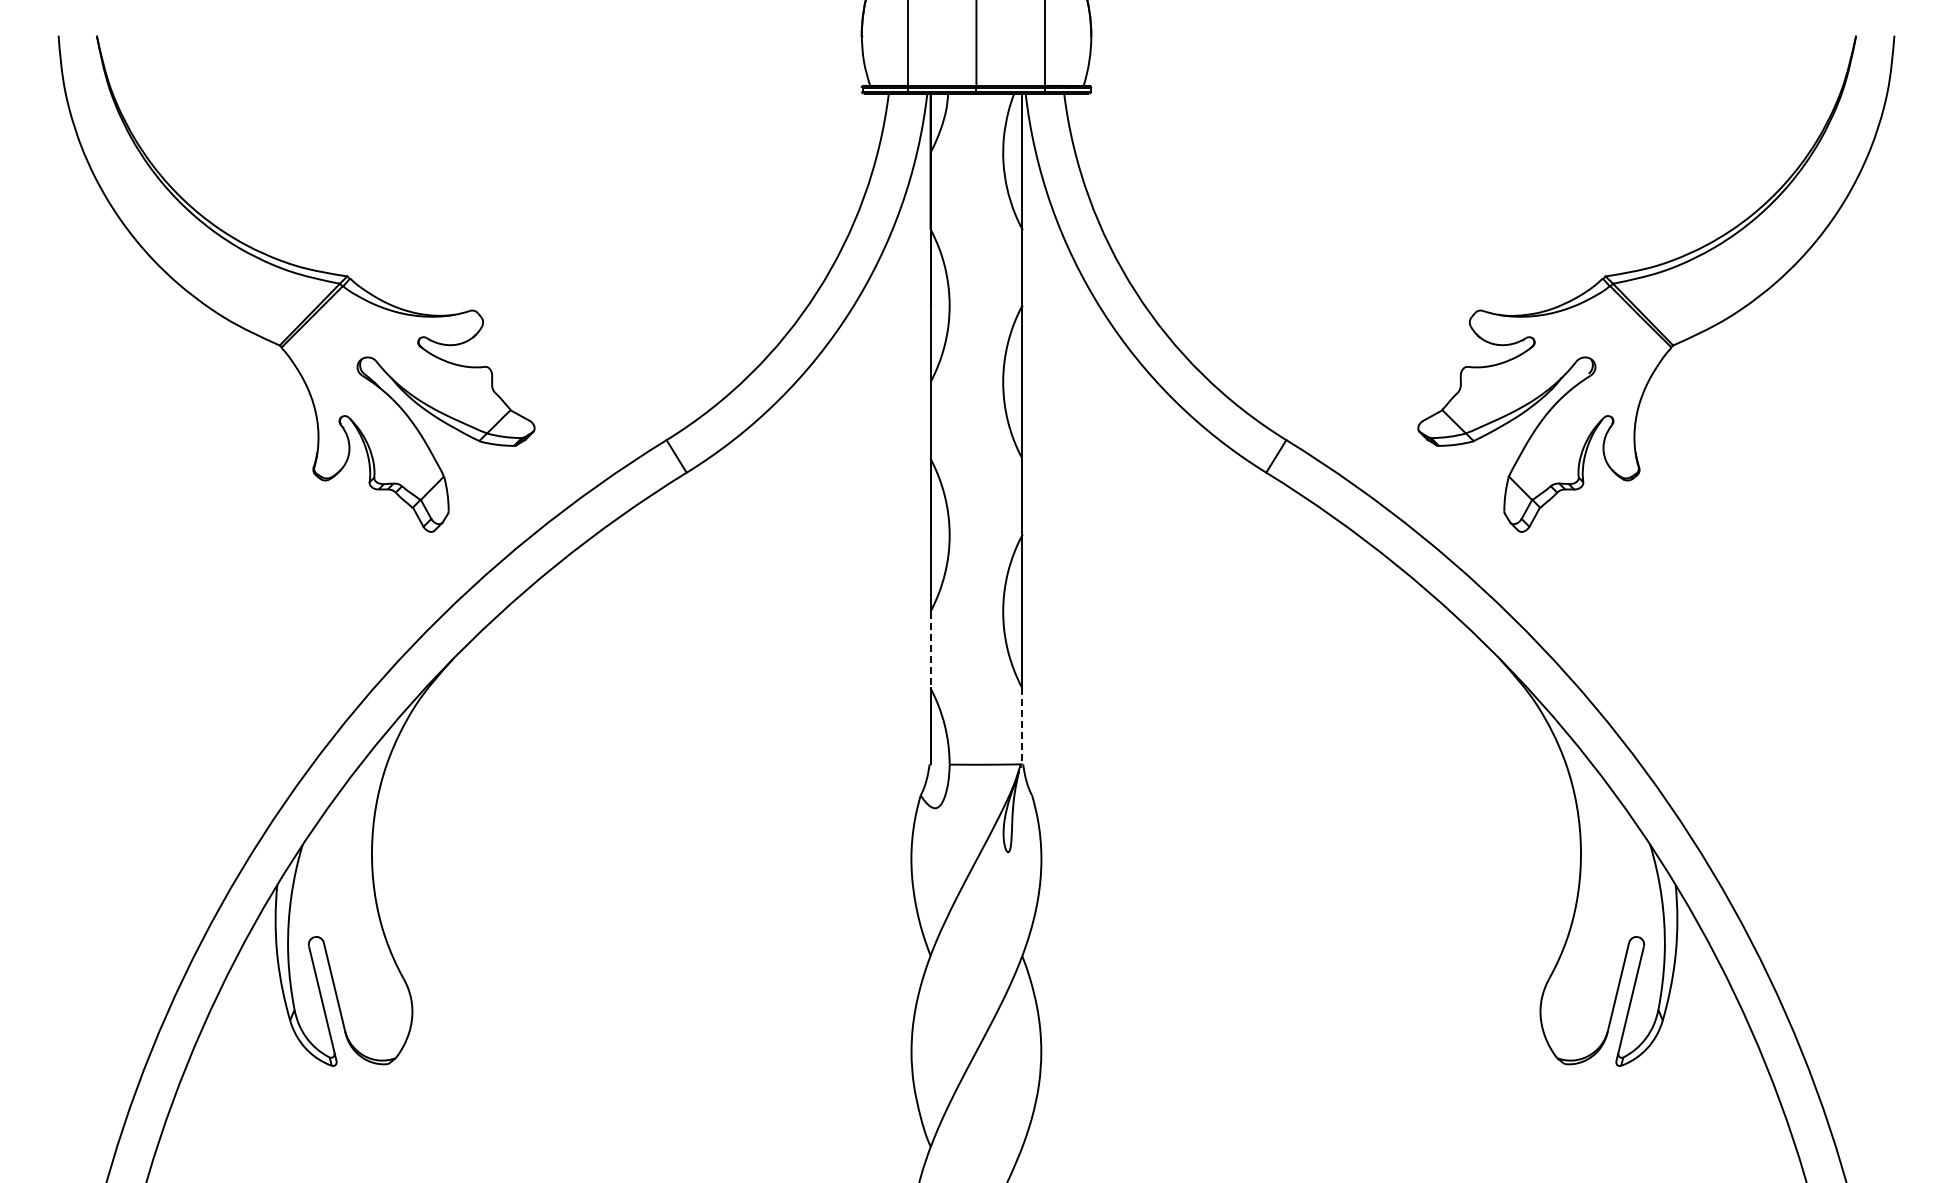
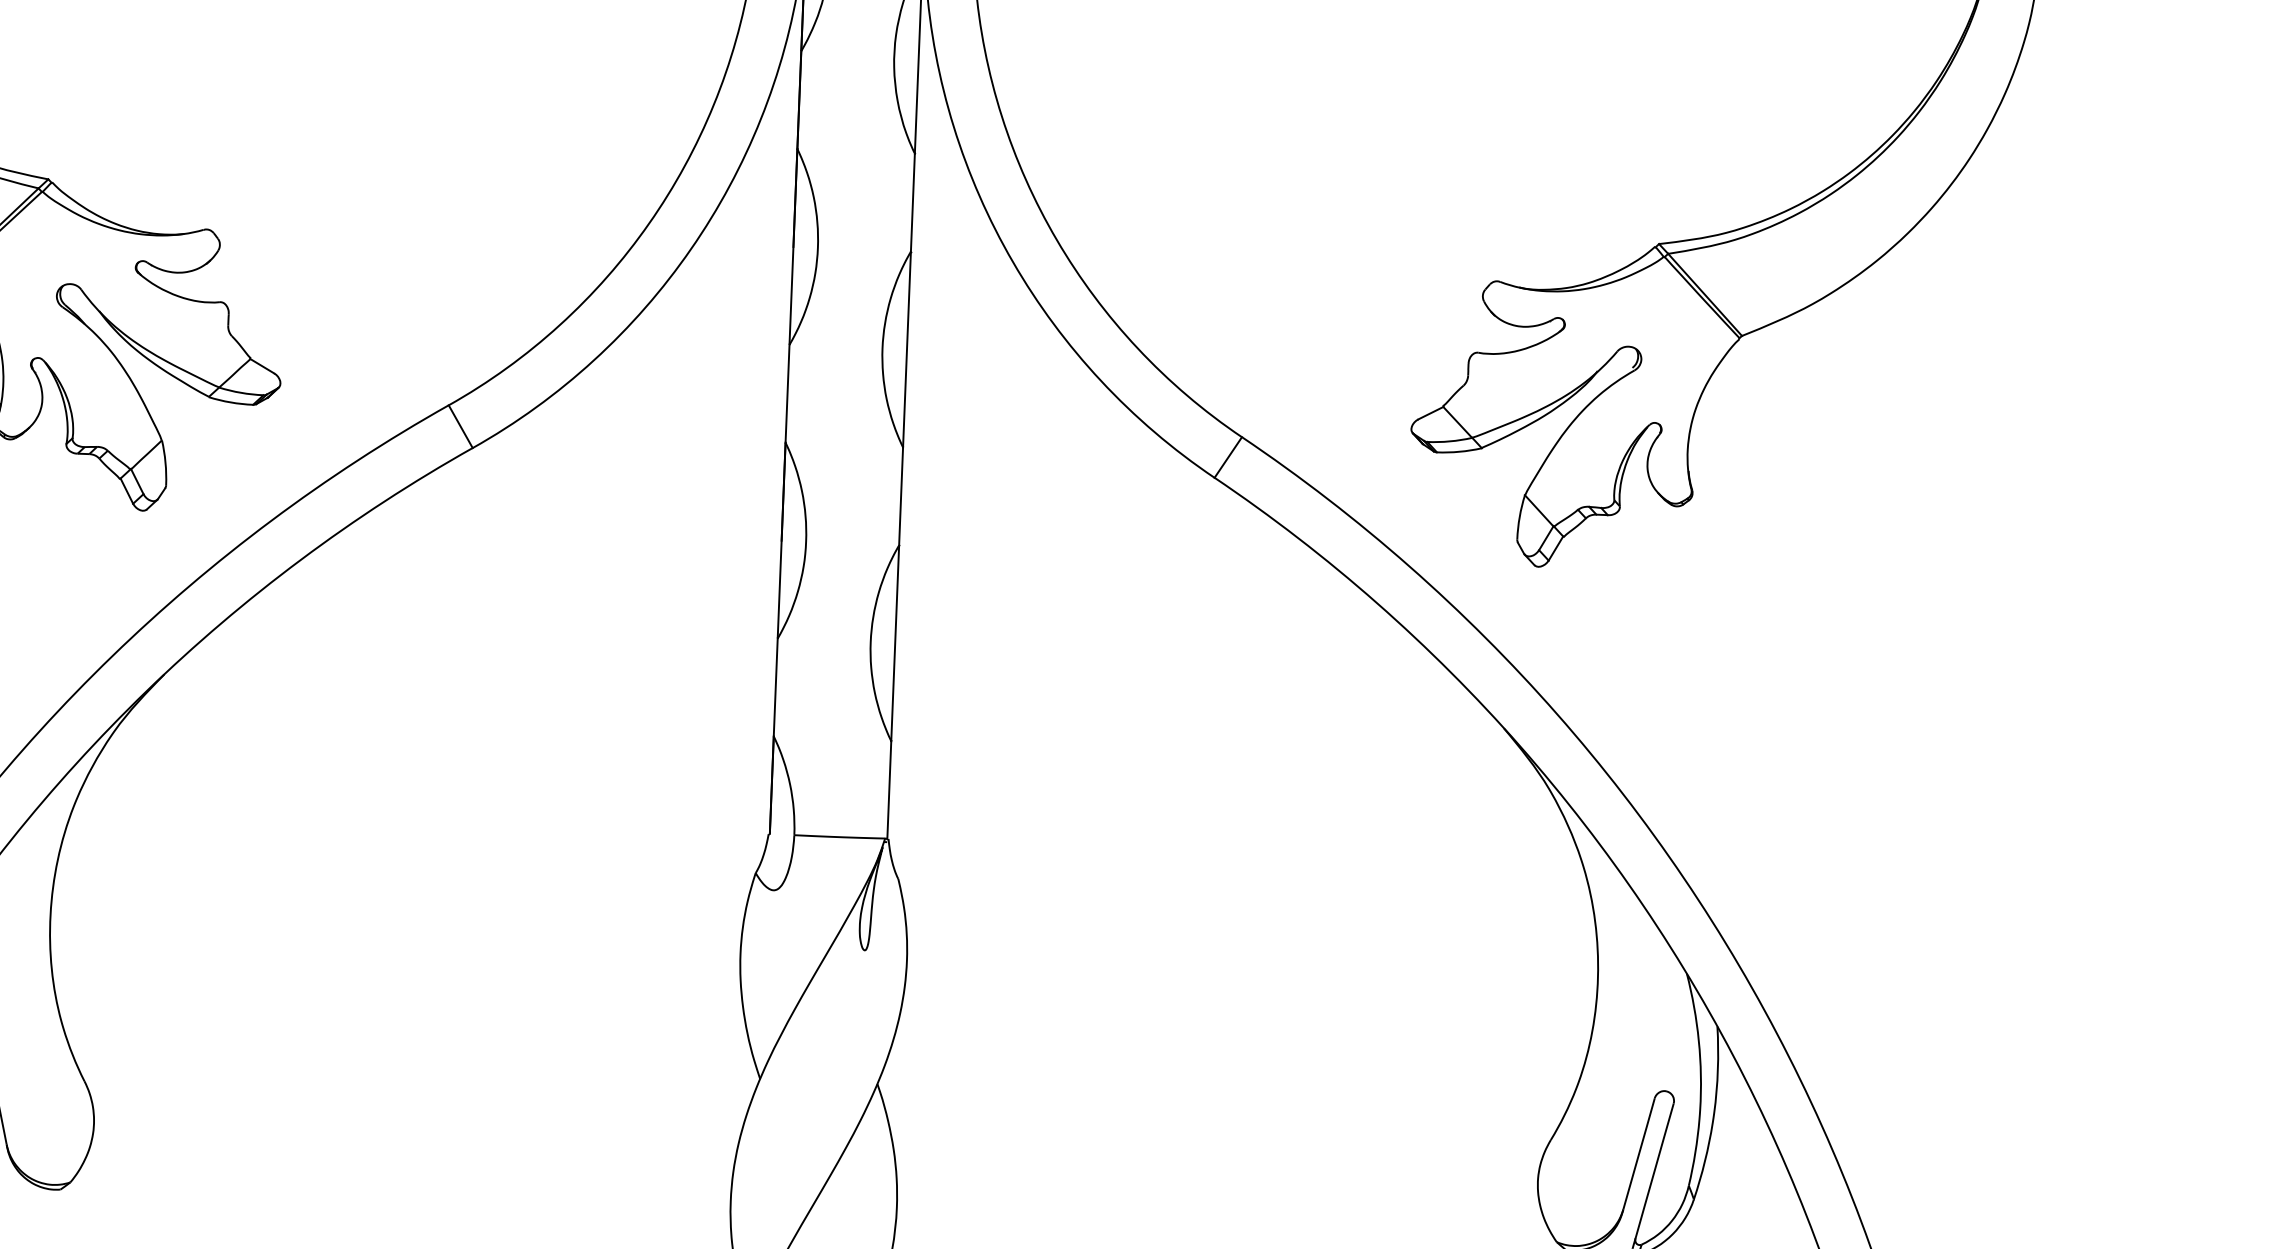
line: (930, 650) -> (775, 688), dashed -> solid
line: (1022, 726) -> (889, 790), dashed -> solid

